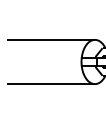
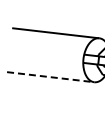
line: (51, 84) -> (51, 77), solid -> dashed

